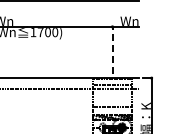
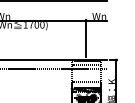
line: (112, 49) -> (86, 38), dashed -> solid

